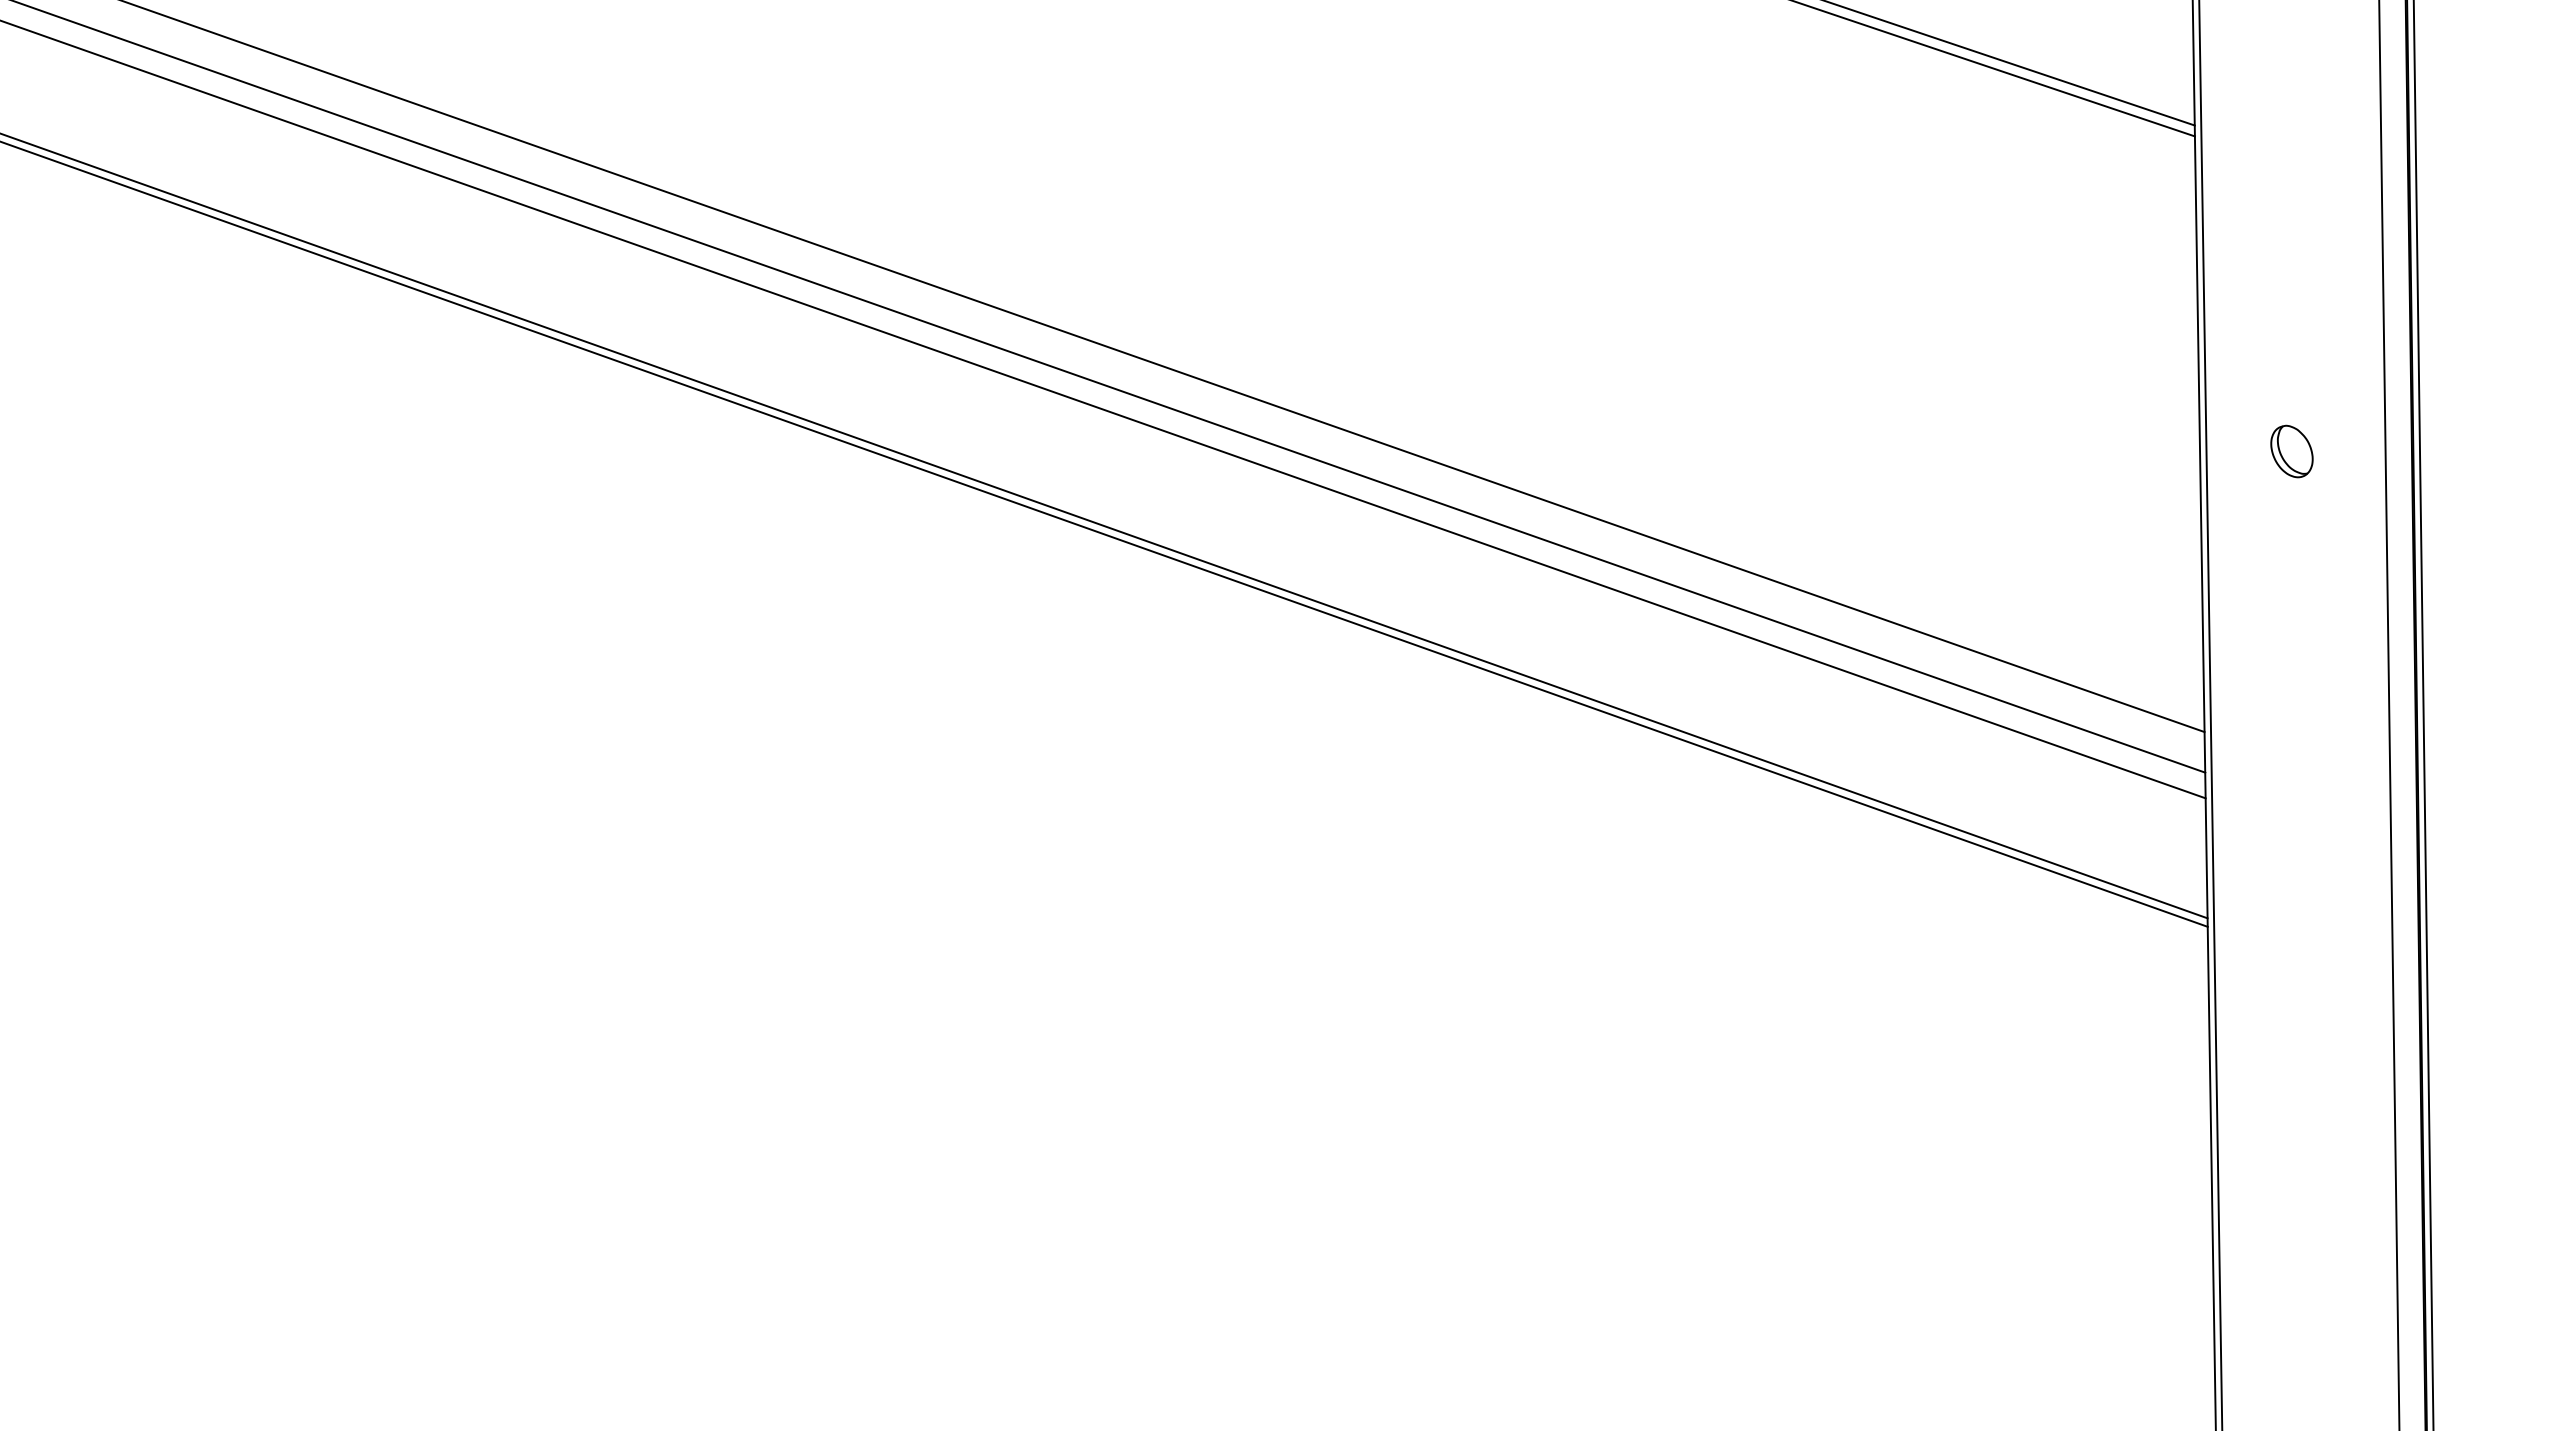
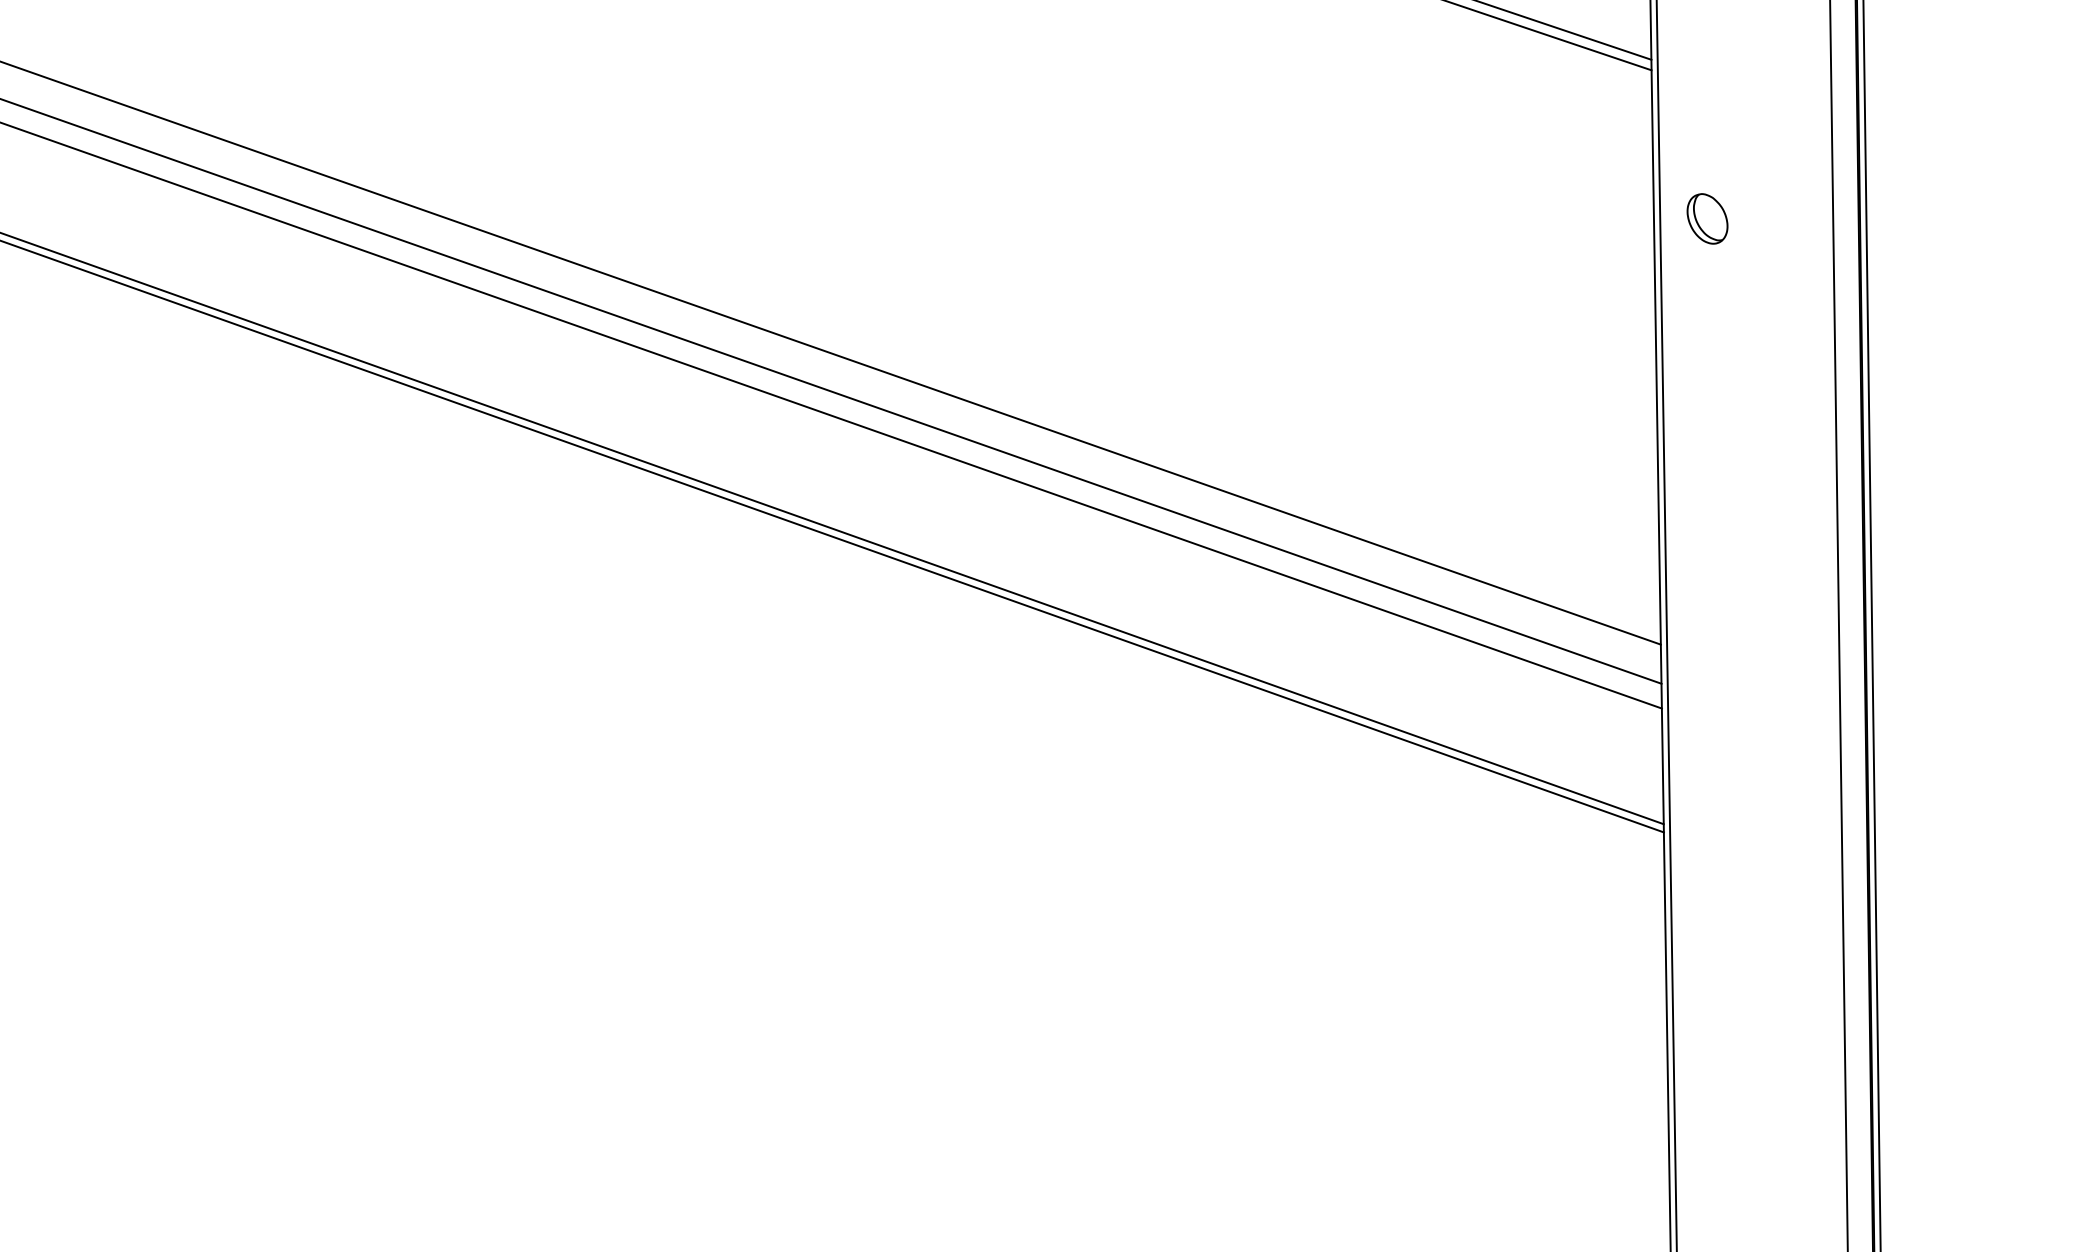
part: (2291, 451) -> (1707, 218), moved

